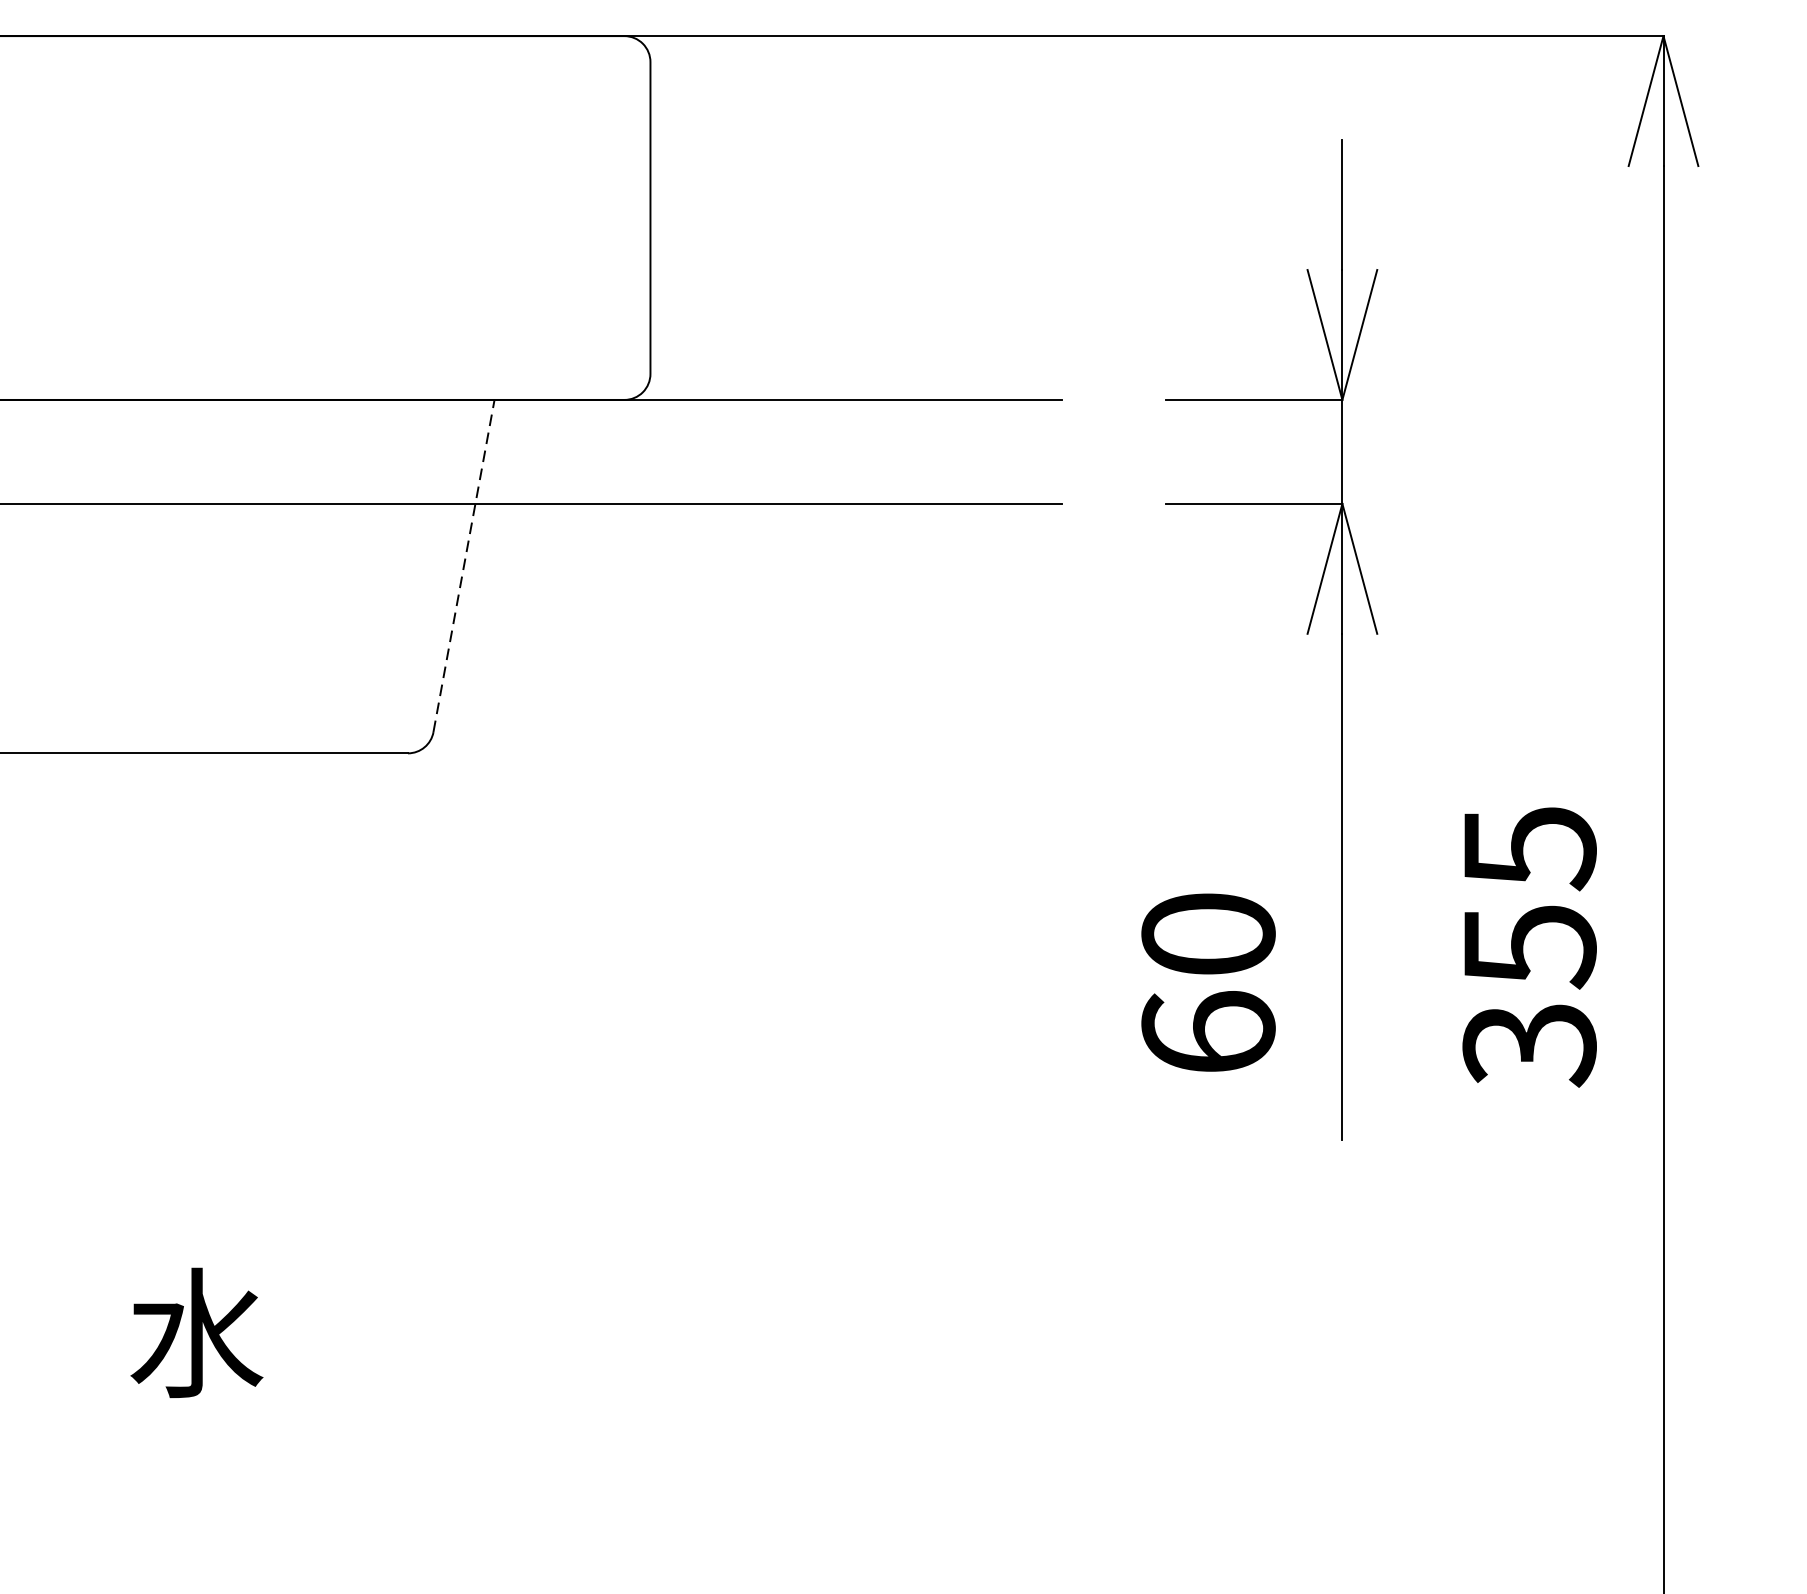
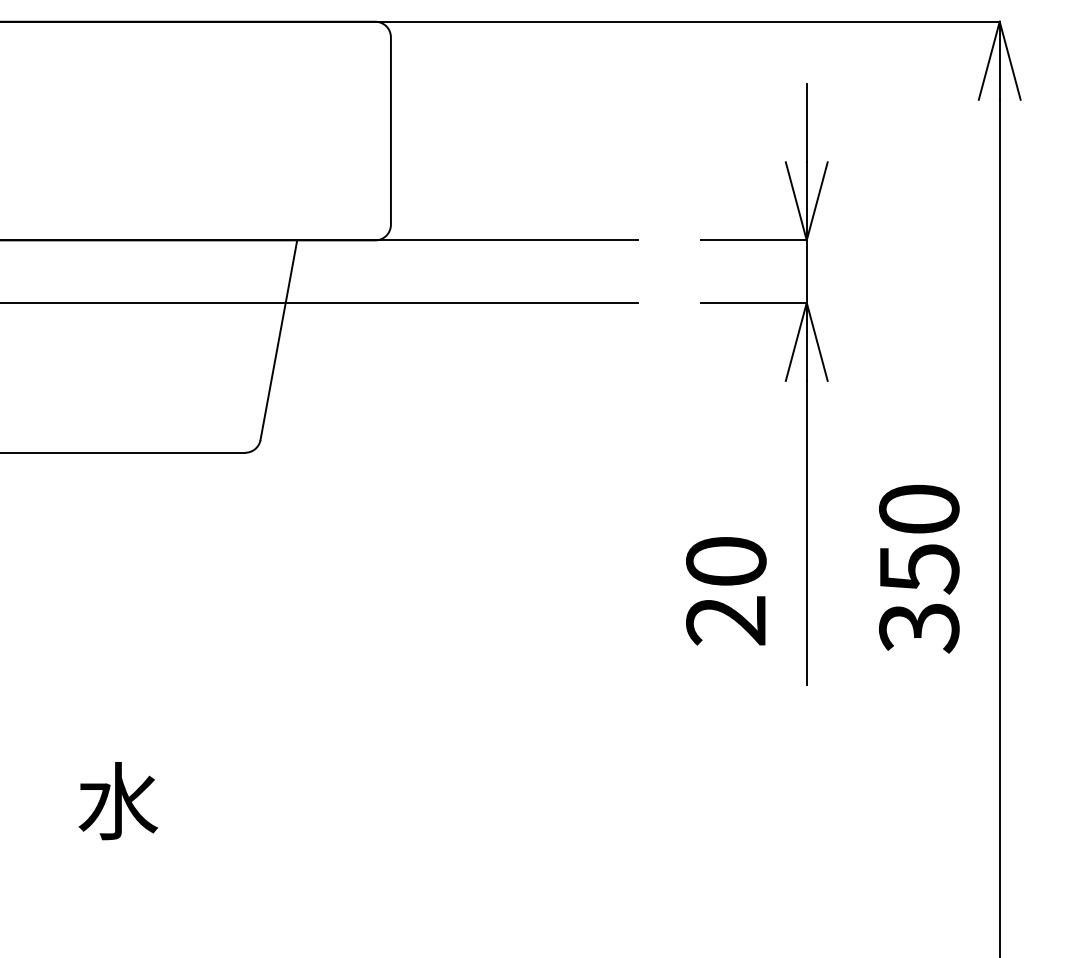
line: (463, 564) -> (278, 339), dashed -> solid
text: (1529, 847) -> (919, 509), 355 -> 350
text: (1208, 1032) -> (726, 620), 60 -> 20

